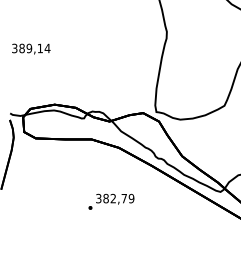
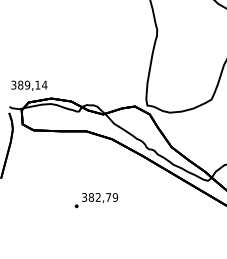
text: (31, 48) -> (29, 85), moved
text: (111, 201) -> (96, 200), moved

